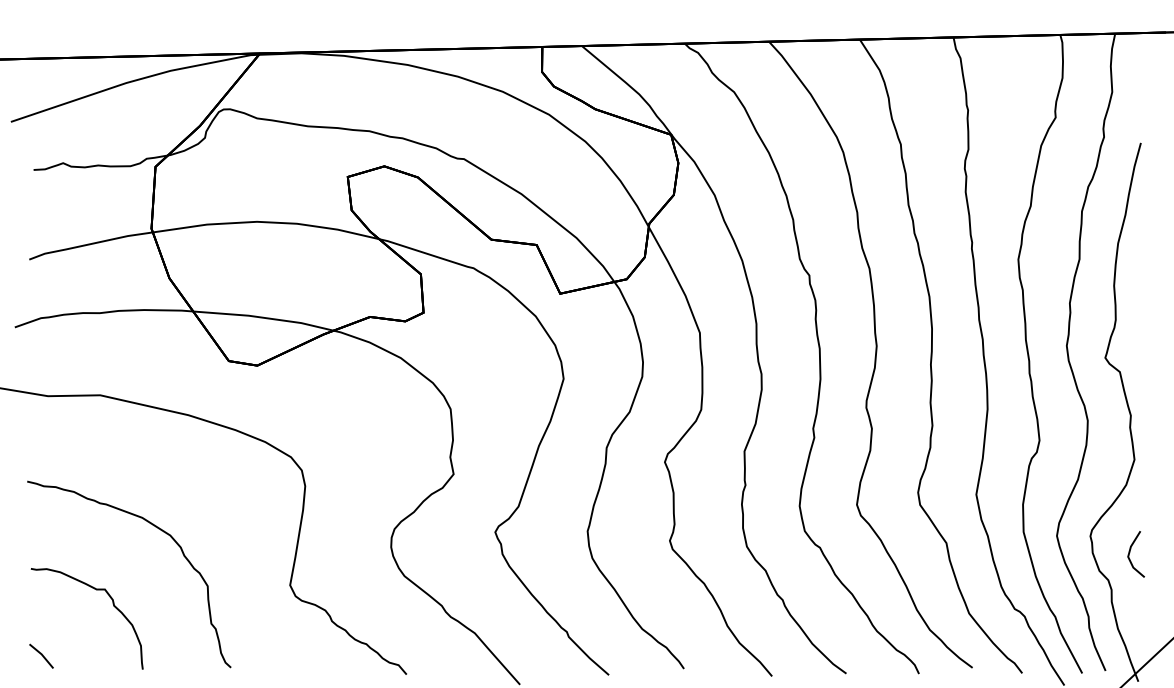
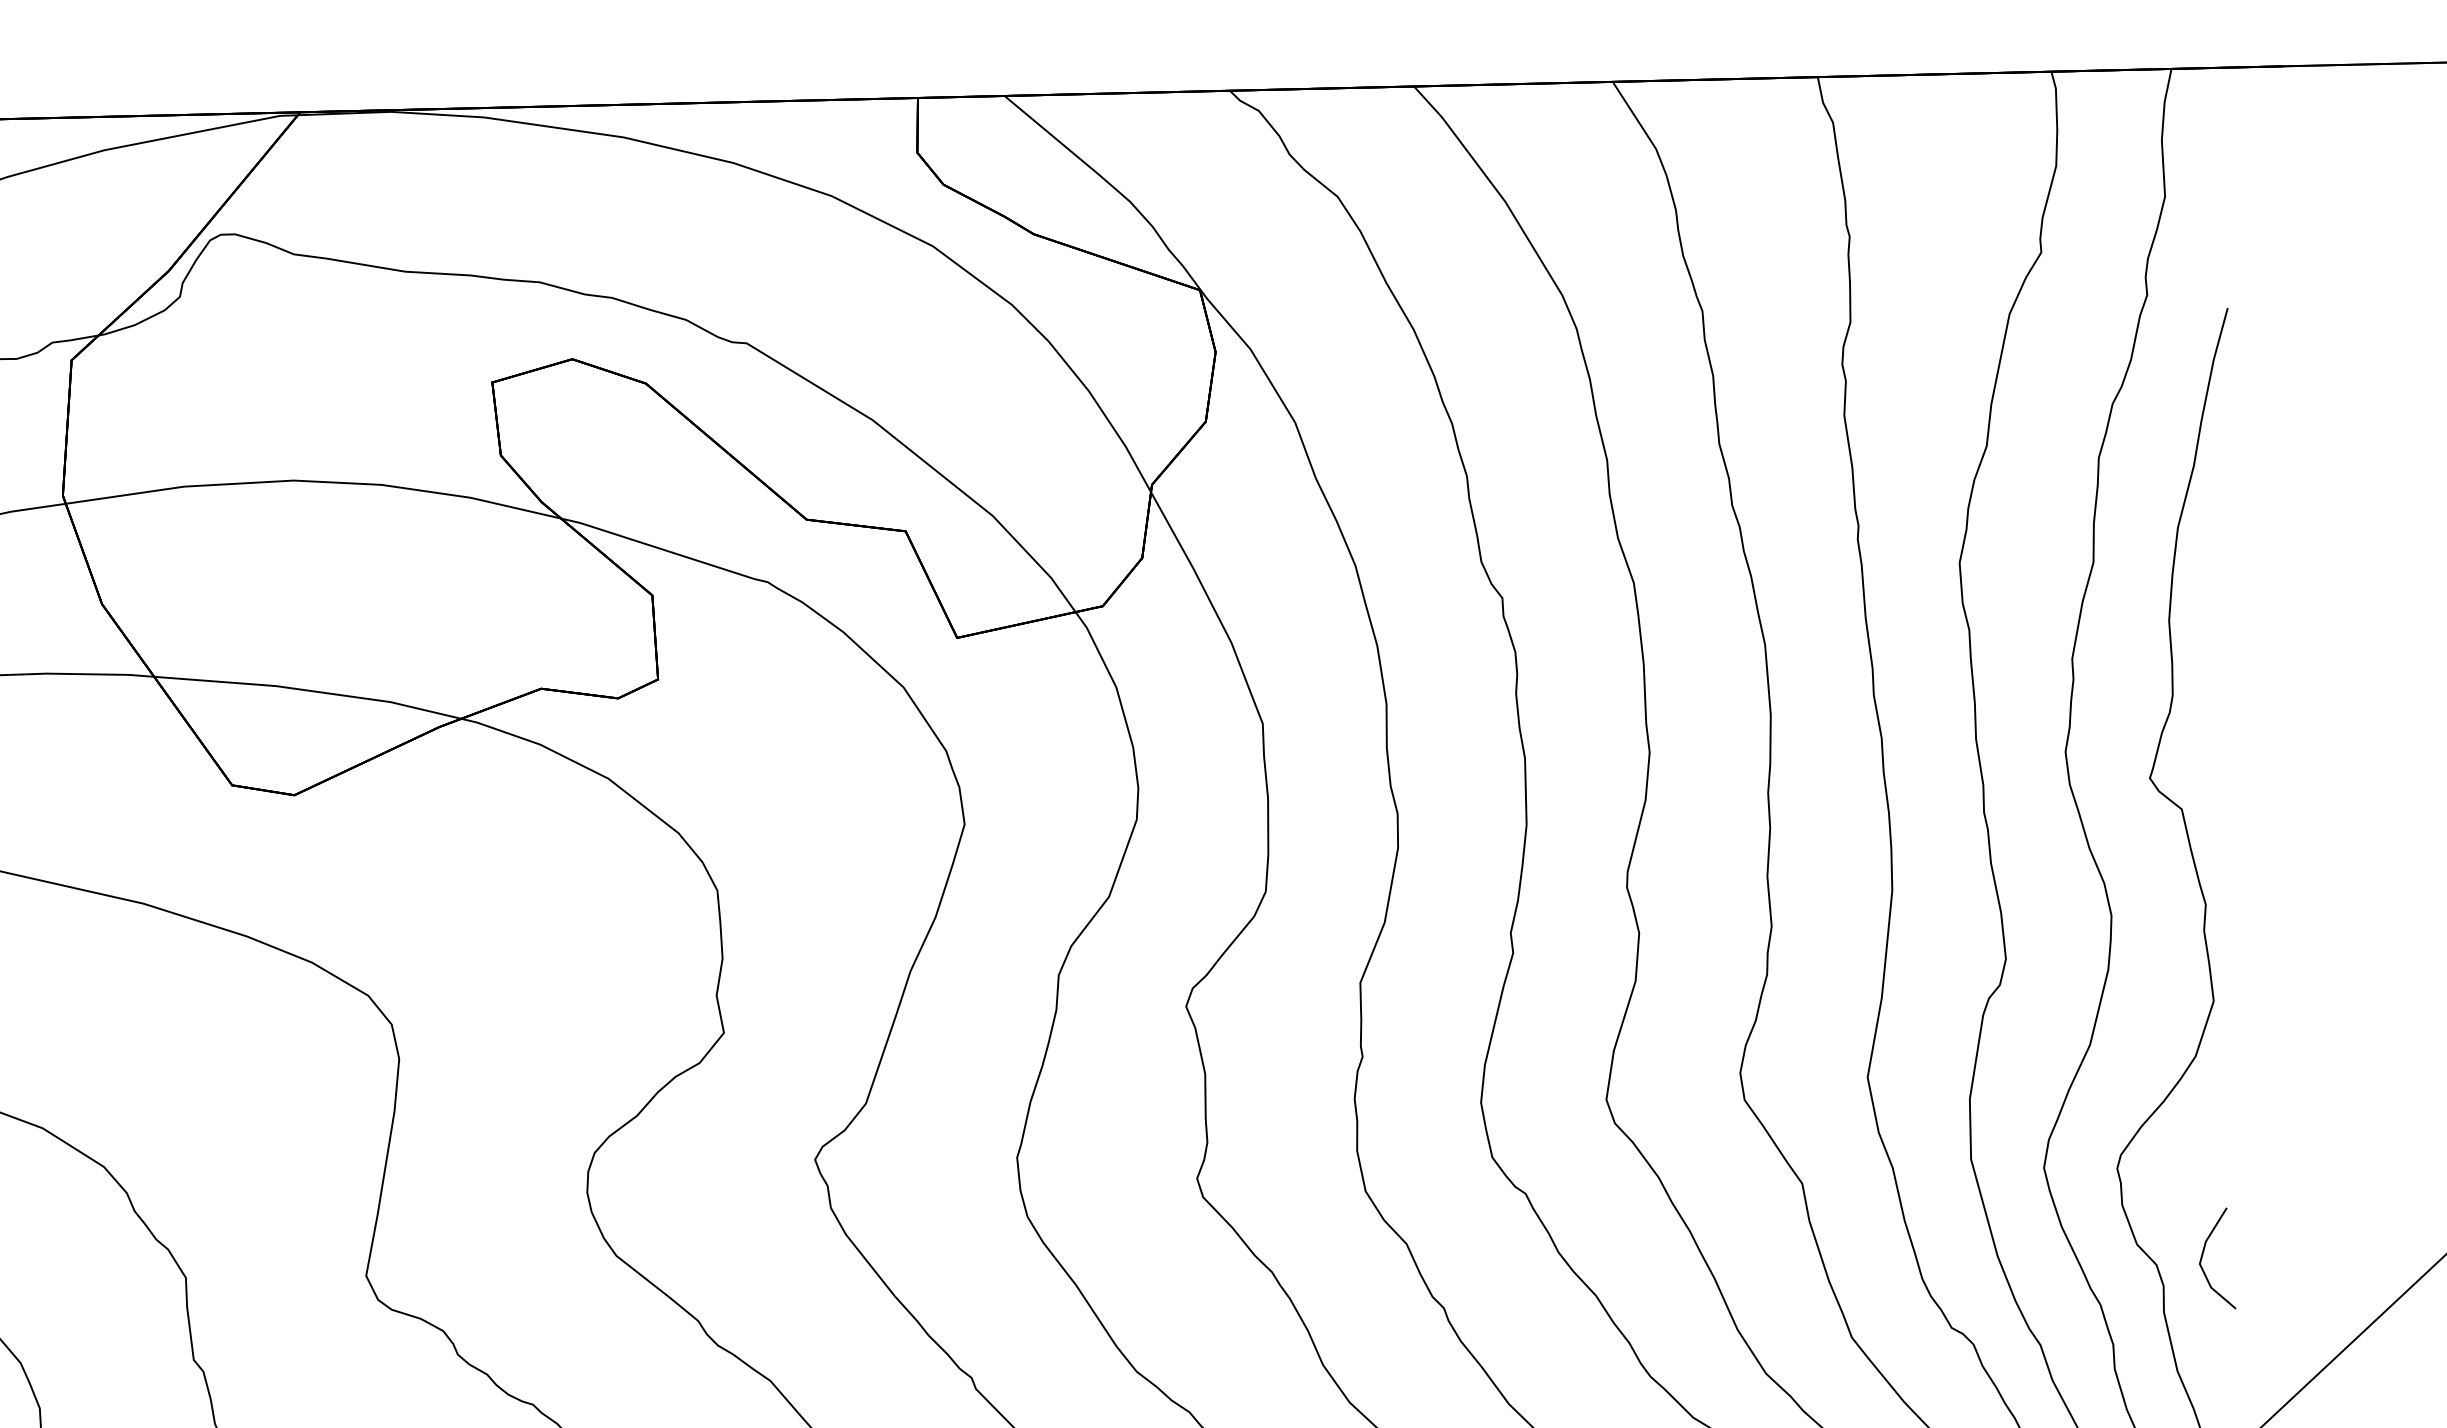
line: (1130, 552) -> (2204, 1254), moved

